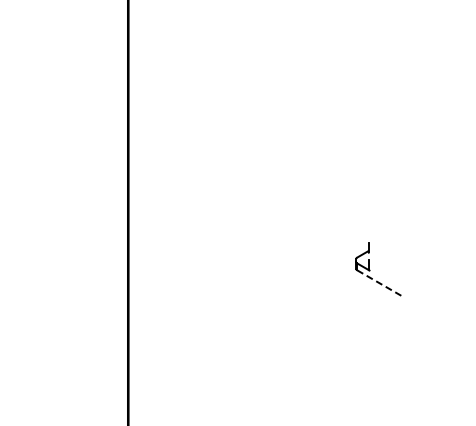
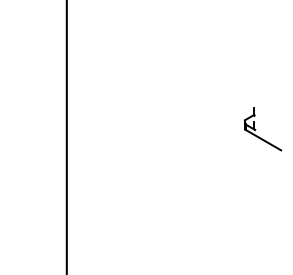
line: (380, 283) -> (263, 140), dashed -> solid

